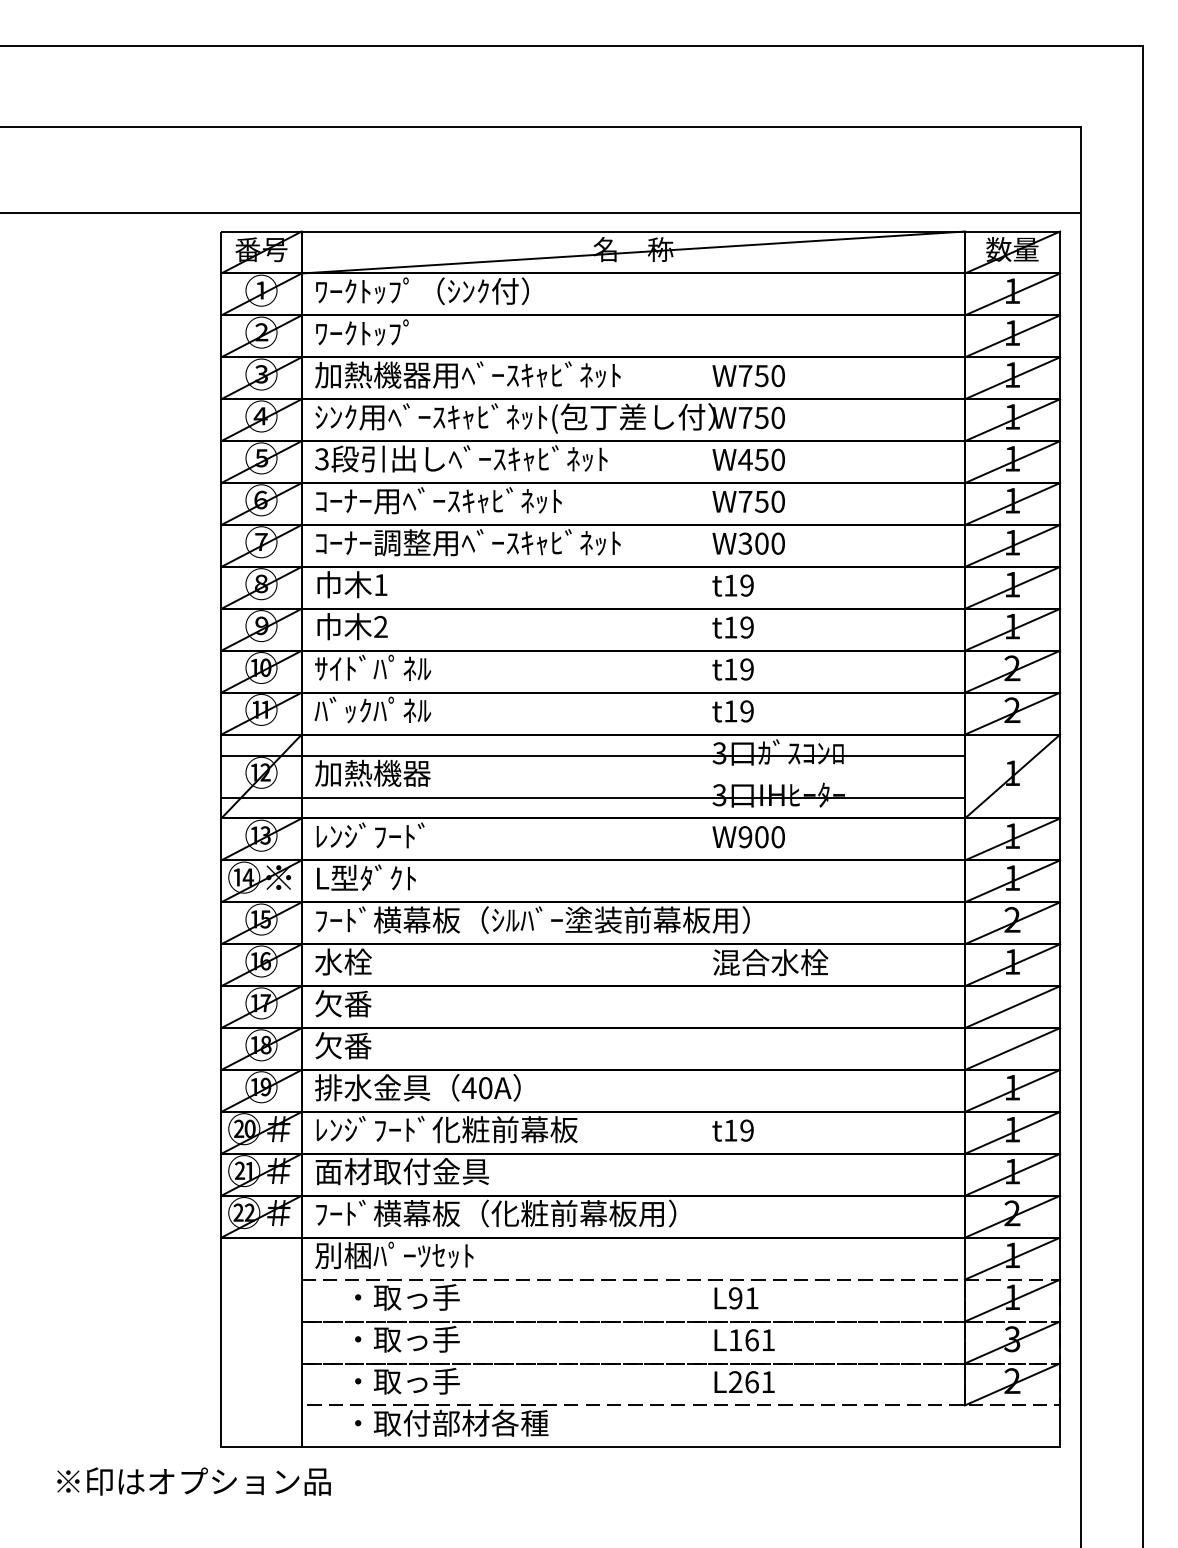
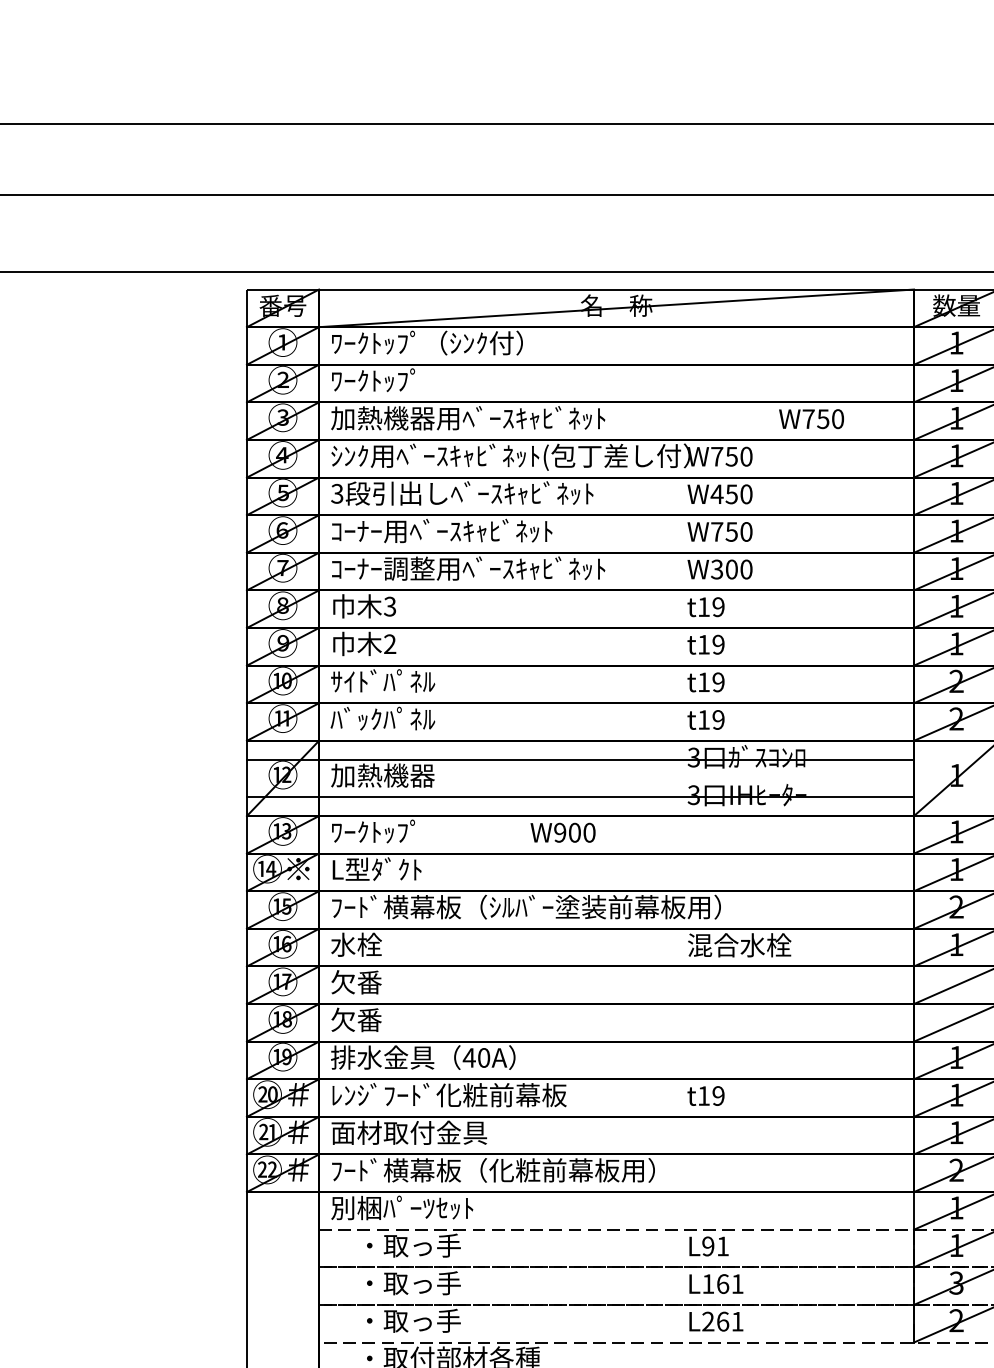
text: (748, 376) -> (811, 419), moved
text: (380, 585) -> (389, 607), 1 -> 3
text: (370, 835) -> (380, 831), ﾚﾝｼﾞﾌｰﾄﾞ -> ﾜｰｸﾄｯﾌﾟ
text: (748, 837) -> (562, 833), moved

